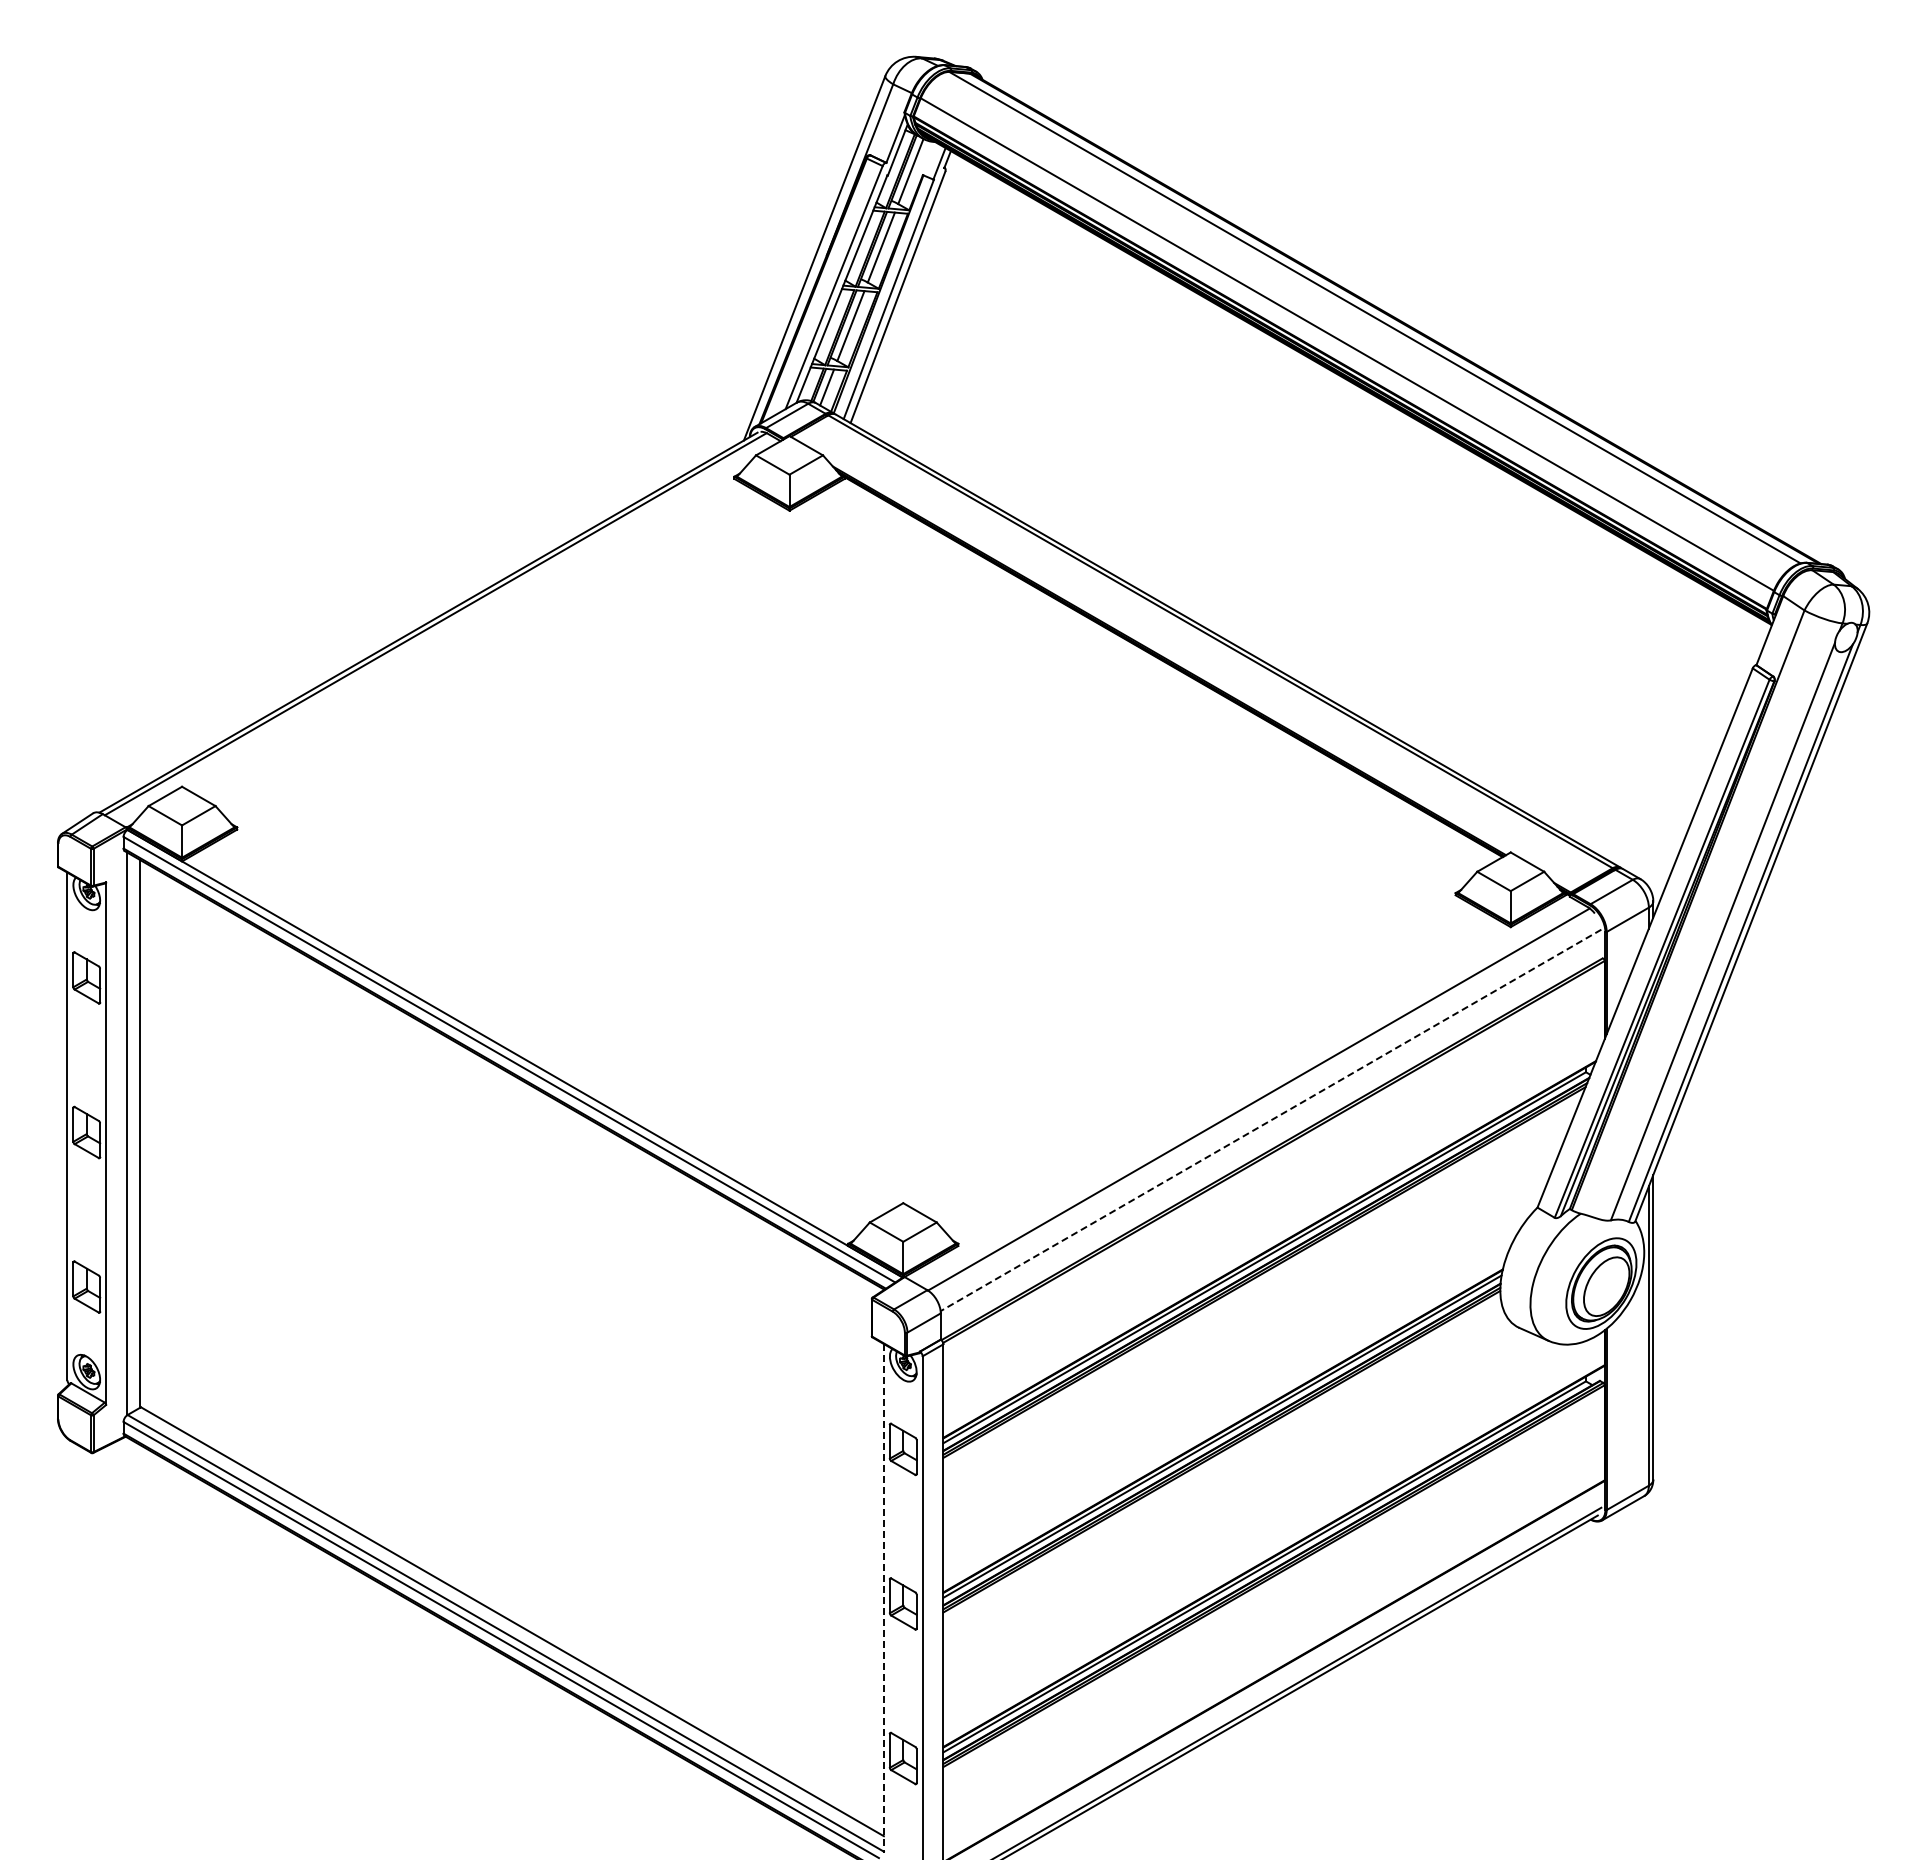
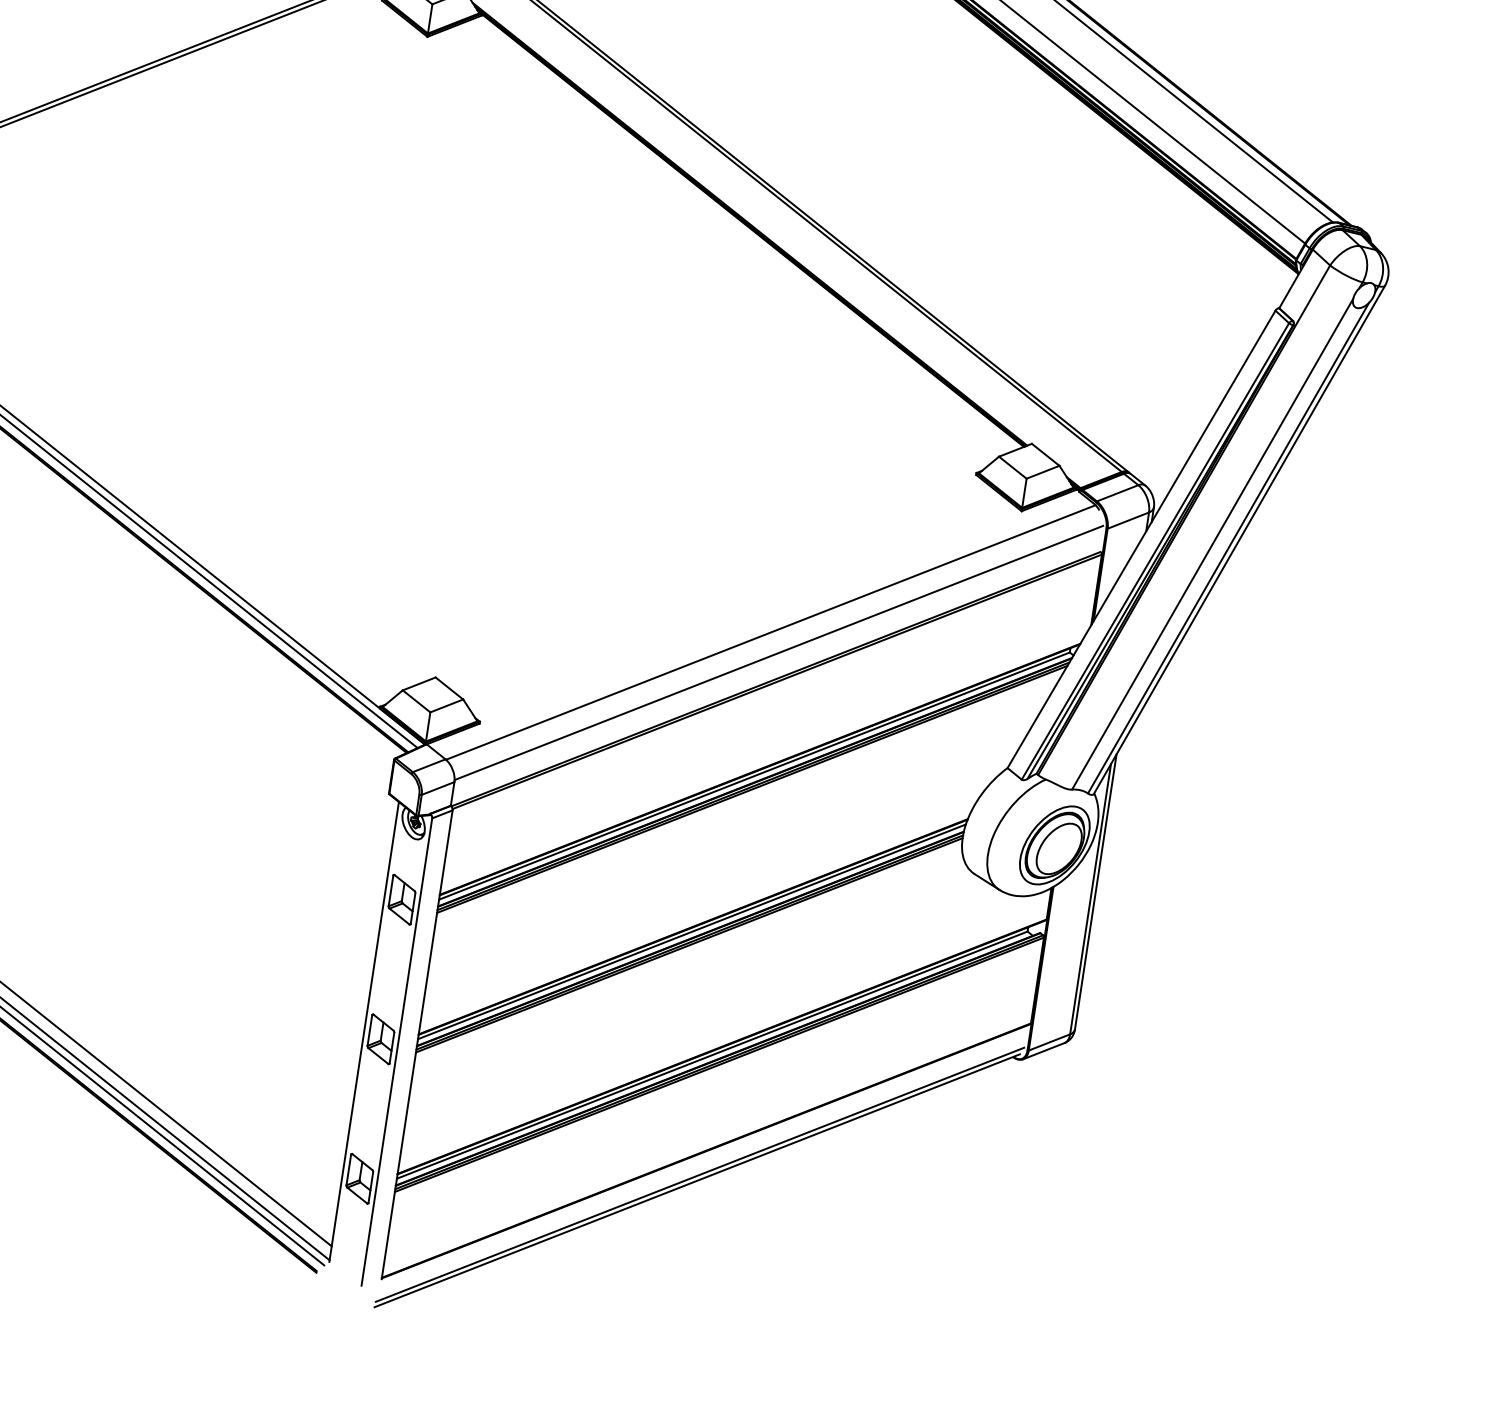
line: (1270, 1120) -> (778, 652), dashed -> solid
line: (883, 1598) -> (363, 1031), dashed -> solid

